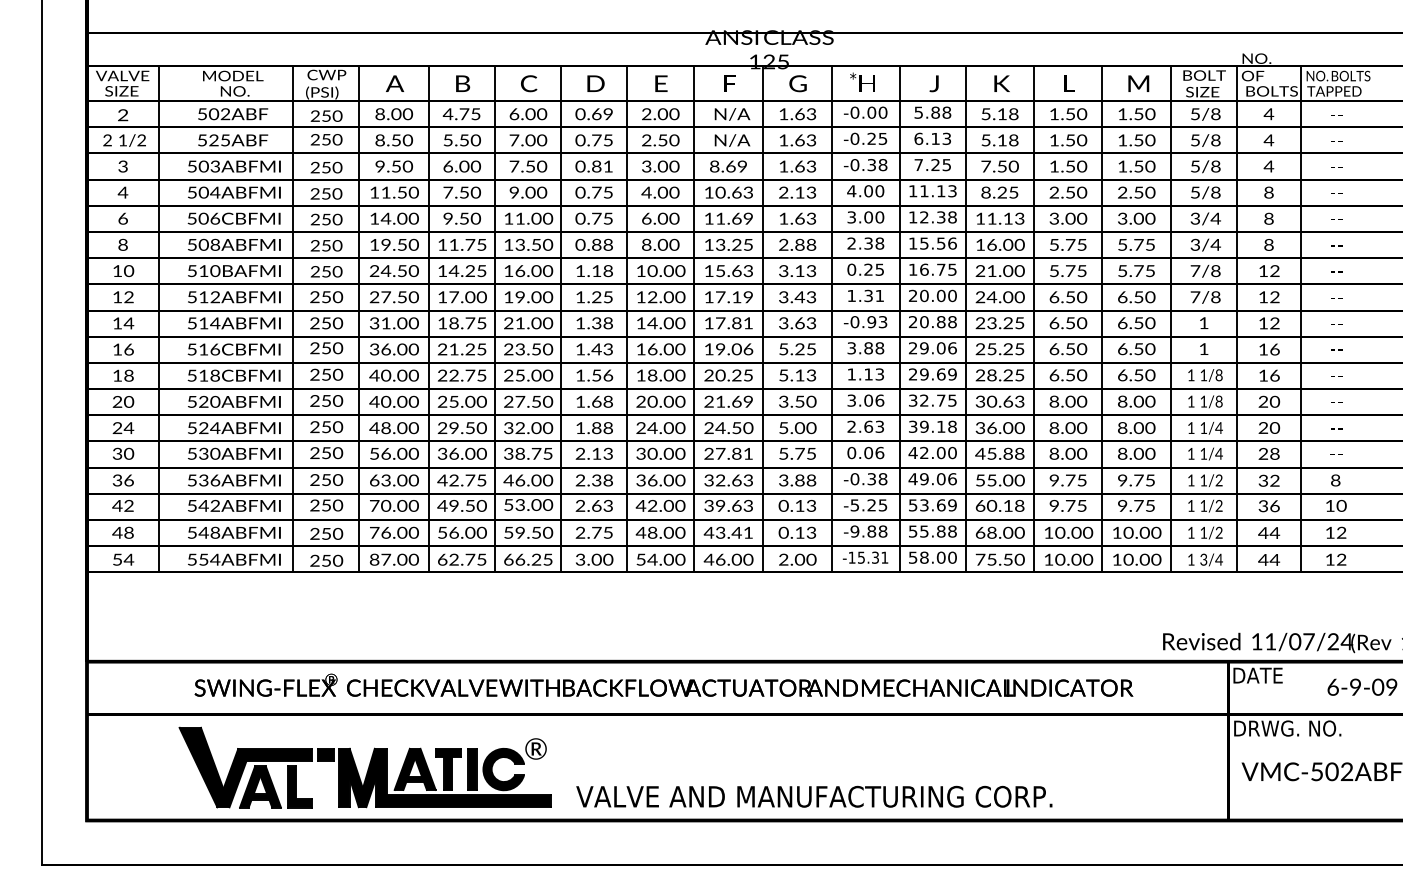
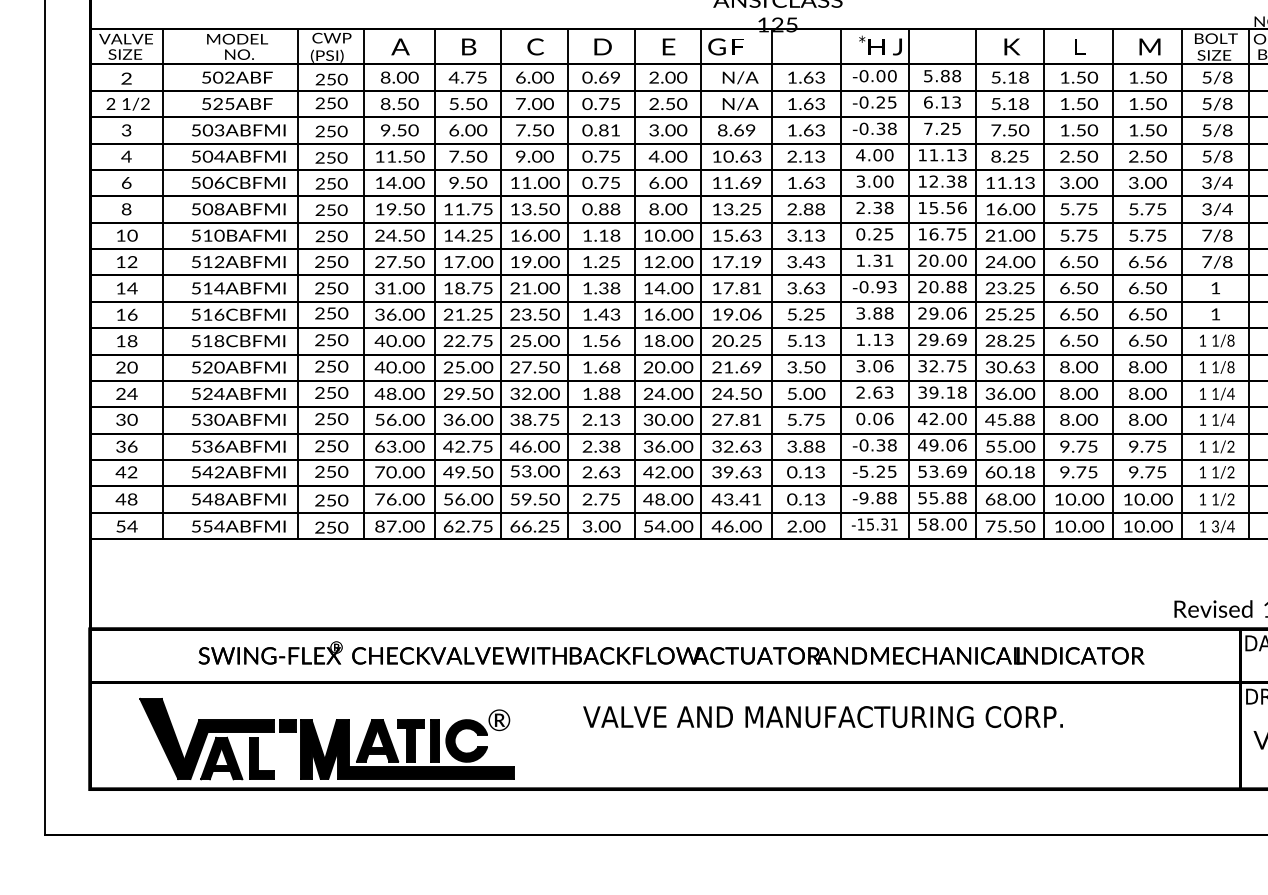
text: (797, 83) -> (716, 46), moved
text: (933, 83) -> (896, 46), moved
text: (1150, 296) -> (1161, 261), 6.50 -> 6.56
part: (364, 767) -> (326, 738), moved
text: (814, 796) -> (823, 716), moved

